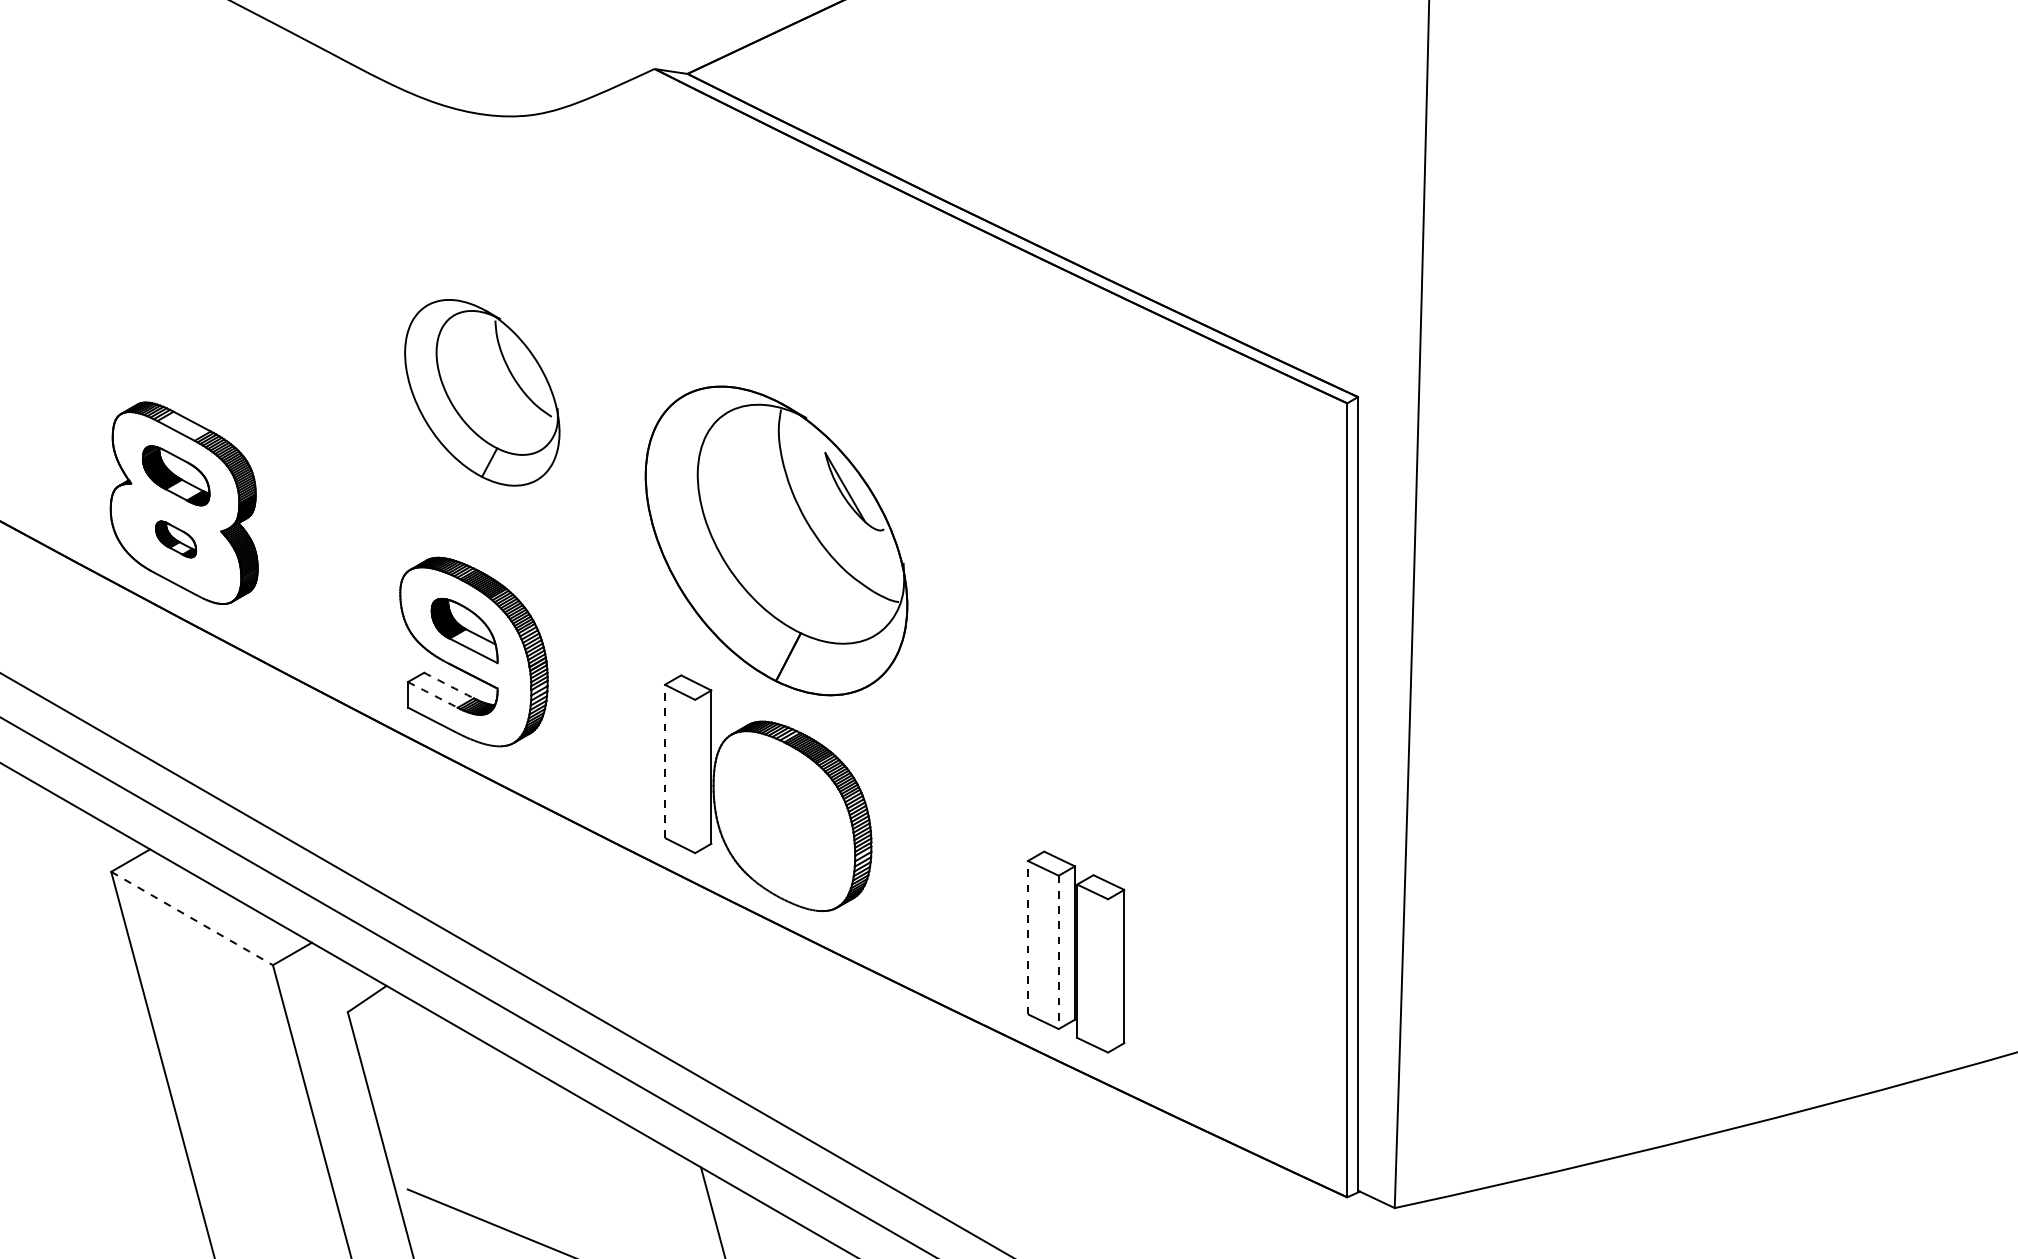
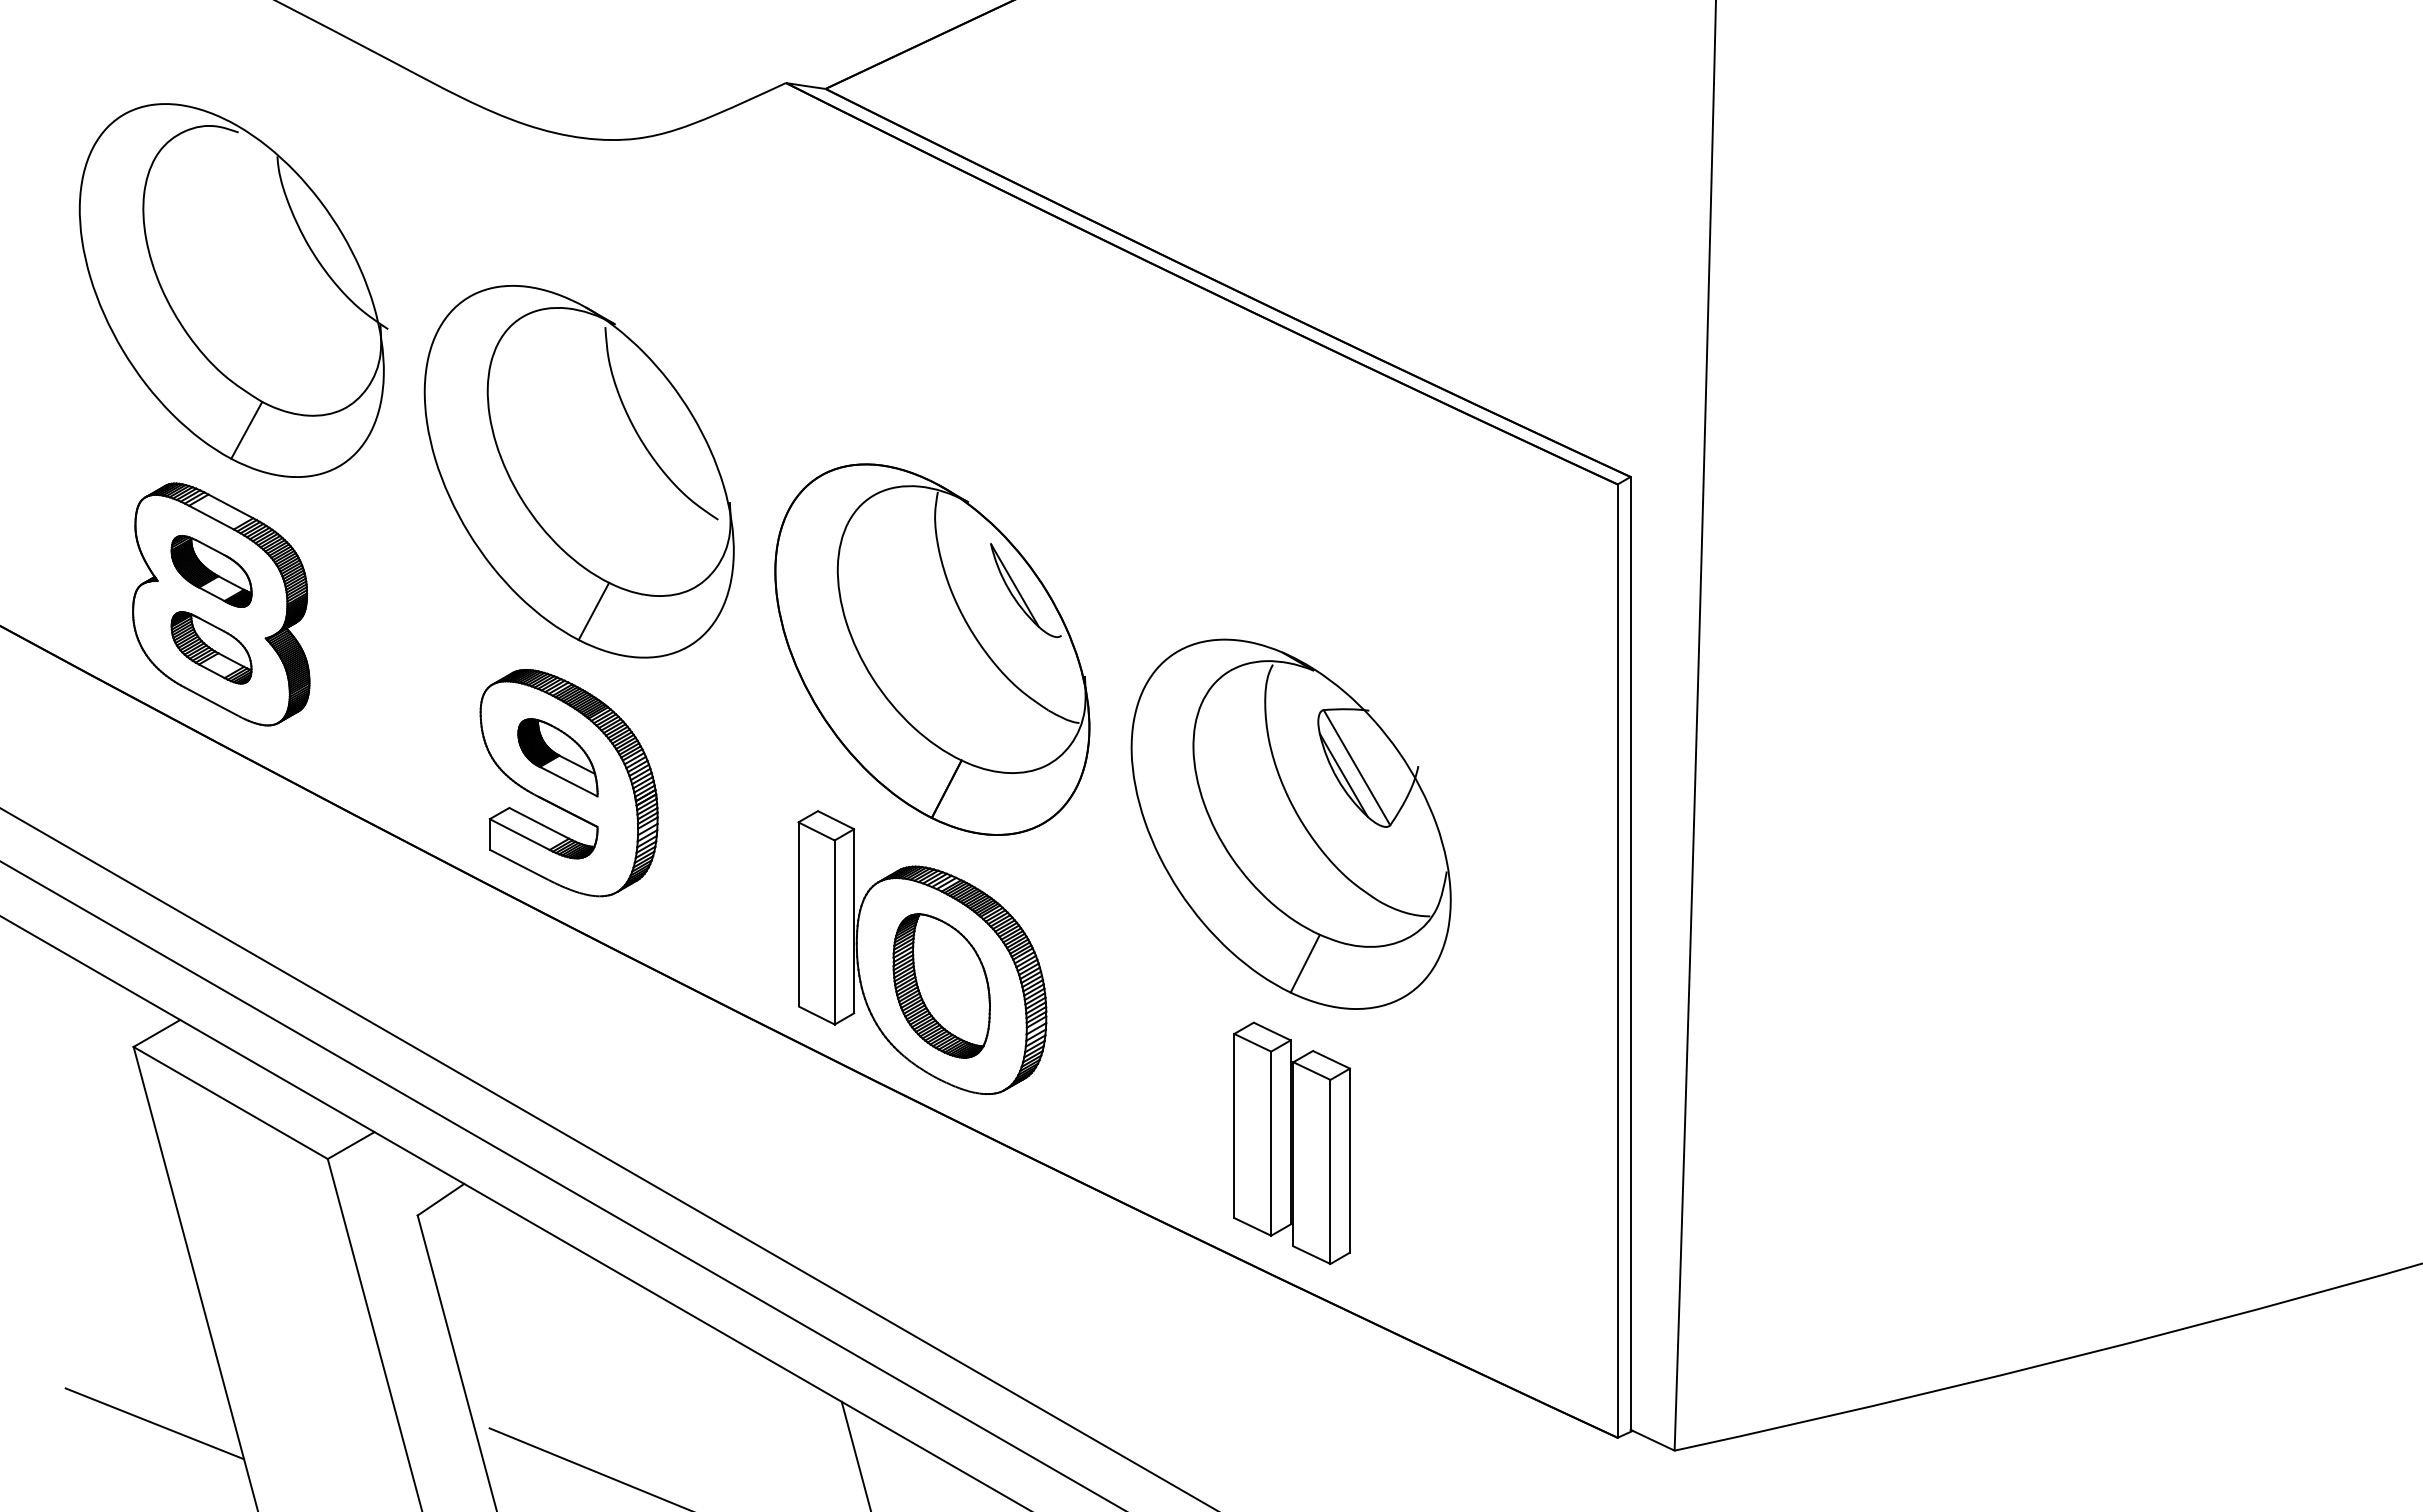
part: (194, 241) -> (233, 290), added
part: (481, 392) -> (578, 471), size x1.67
part: (176, 539) -> (211, 647), size x1.67
arc: (449, 685) -> (539, 823), dashed -> solid
part: (1074, 685) -> (1290, 823), added
arc: (432, 694) -> (519, 834), dashed -> solid
line: (665, 760) -> (798, 913), dashed -> solid
line: (694, 776) -> (834, 932), added
part: (784, 820) -> (941, 985), added
line: (192, 918) -> (231, 1103), dashed -> solid
line: (1028, 937) -> (1234, 1125), dashed -> solid
line: (1058, 953) -> (1271, 1144), dashed -> solid
line: (1108, 975) -> (1330, 1171), added
line: (128, 1185) -> (154, 1423), added

